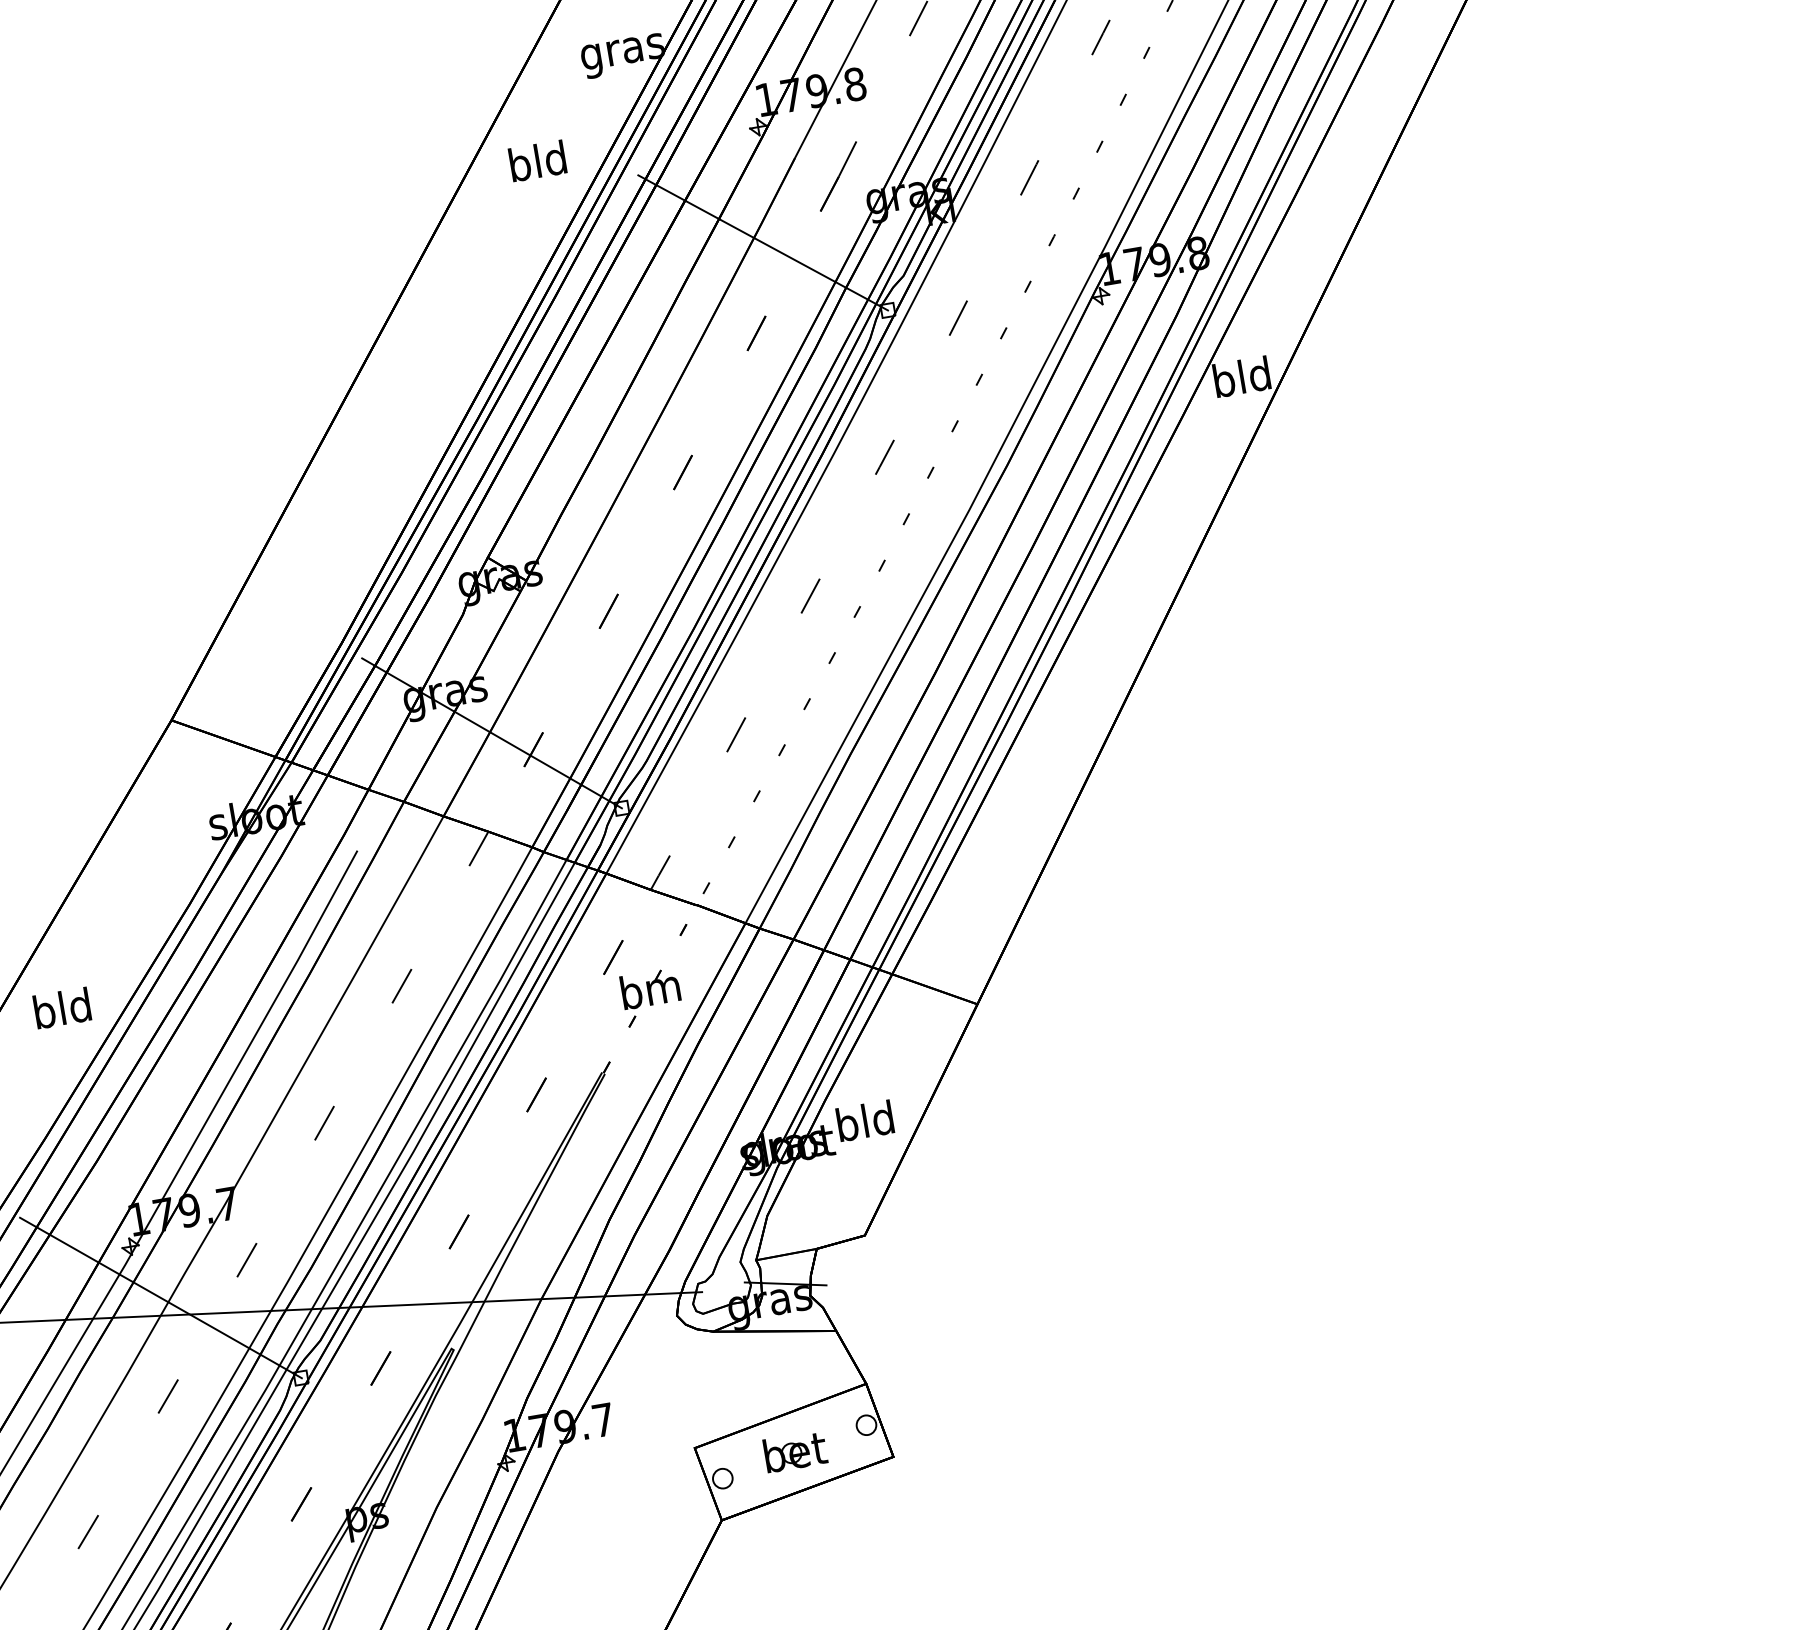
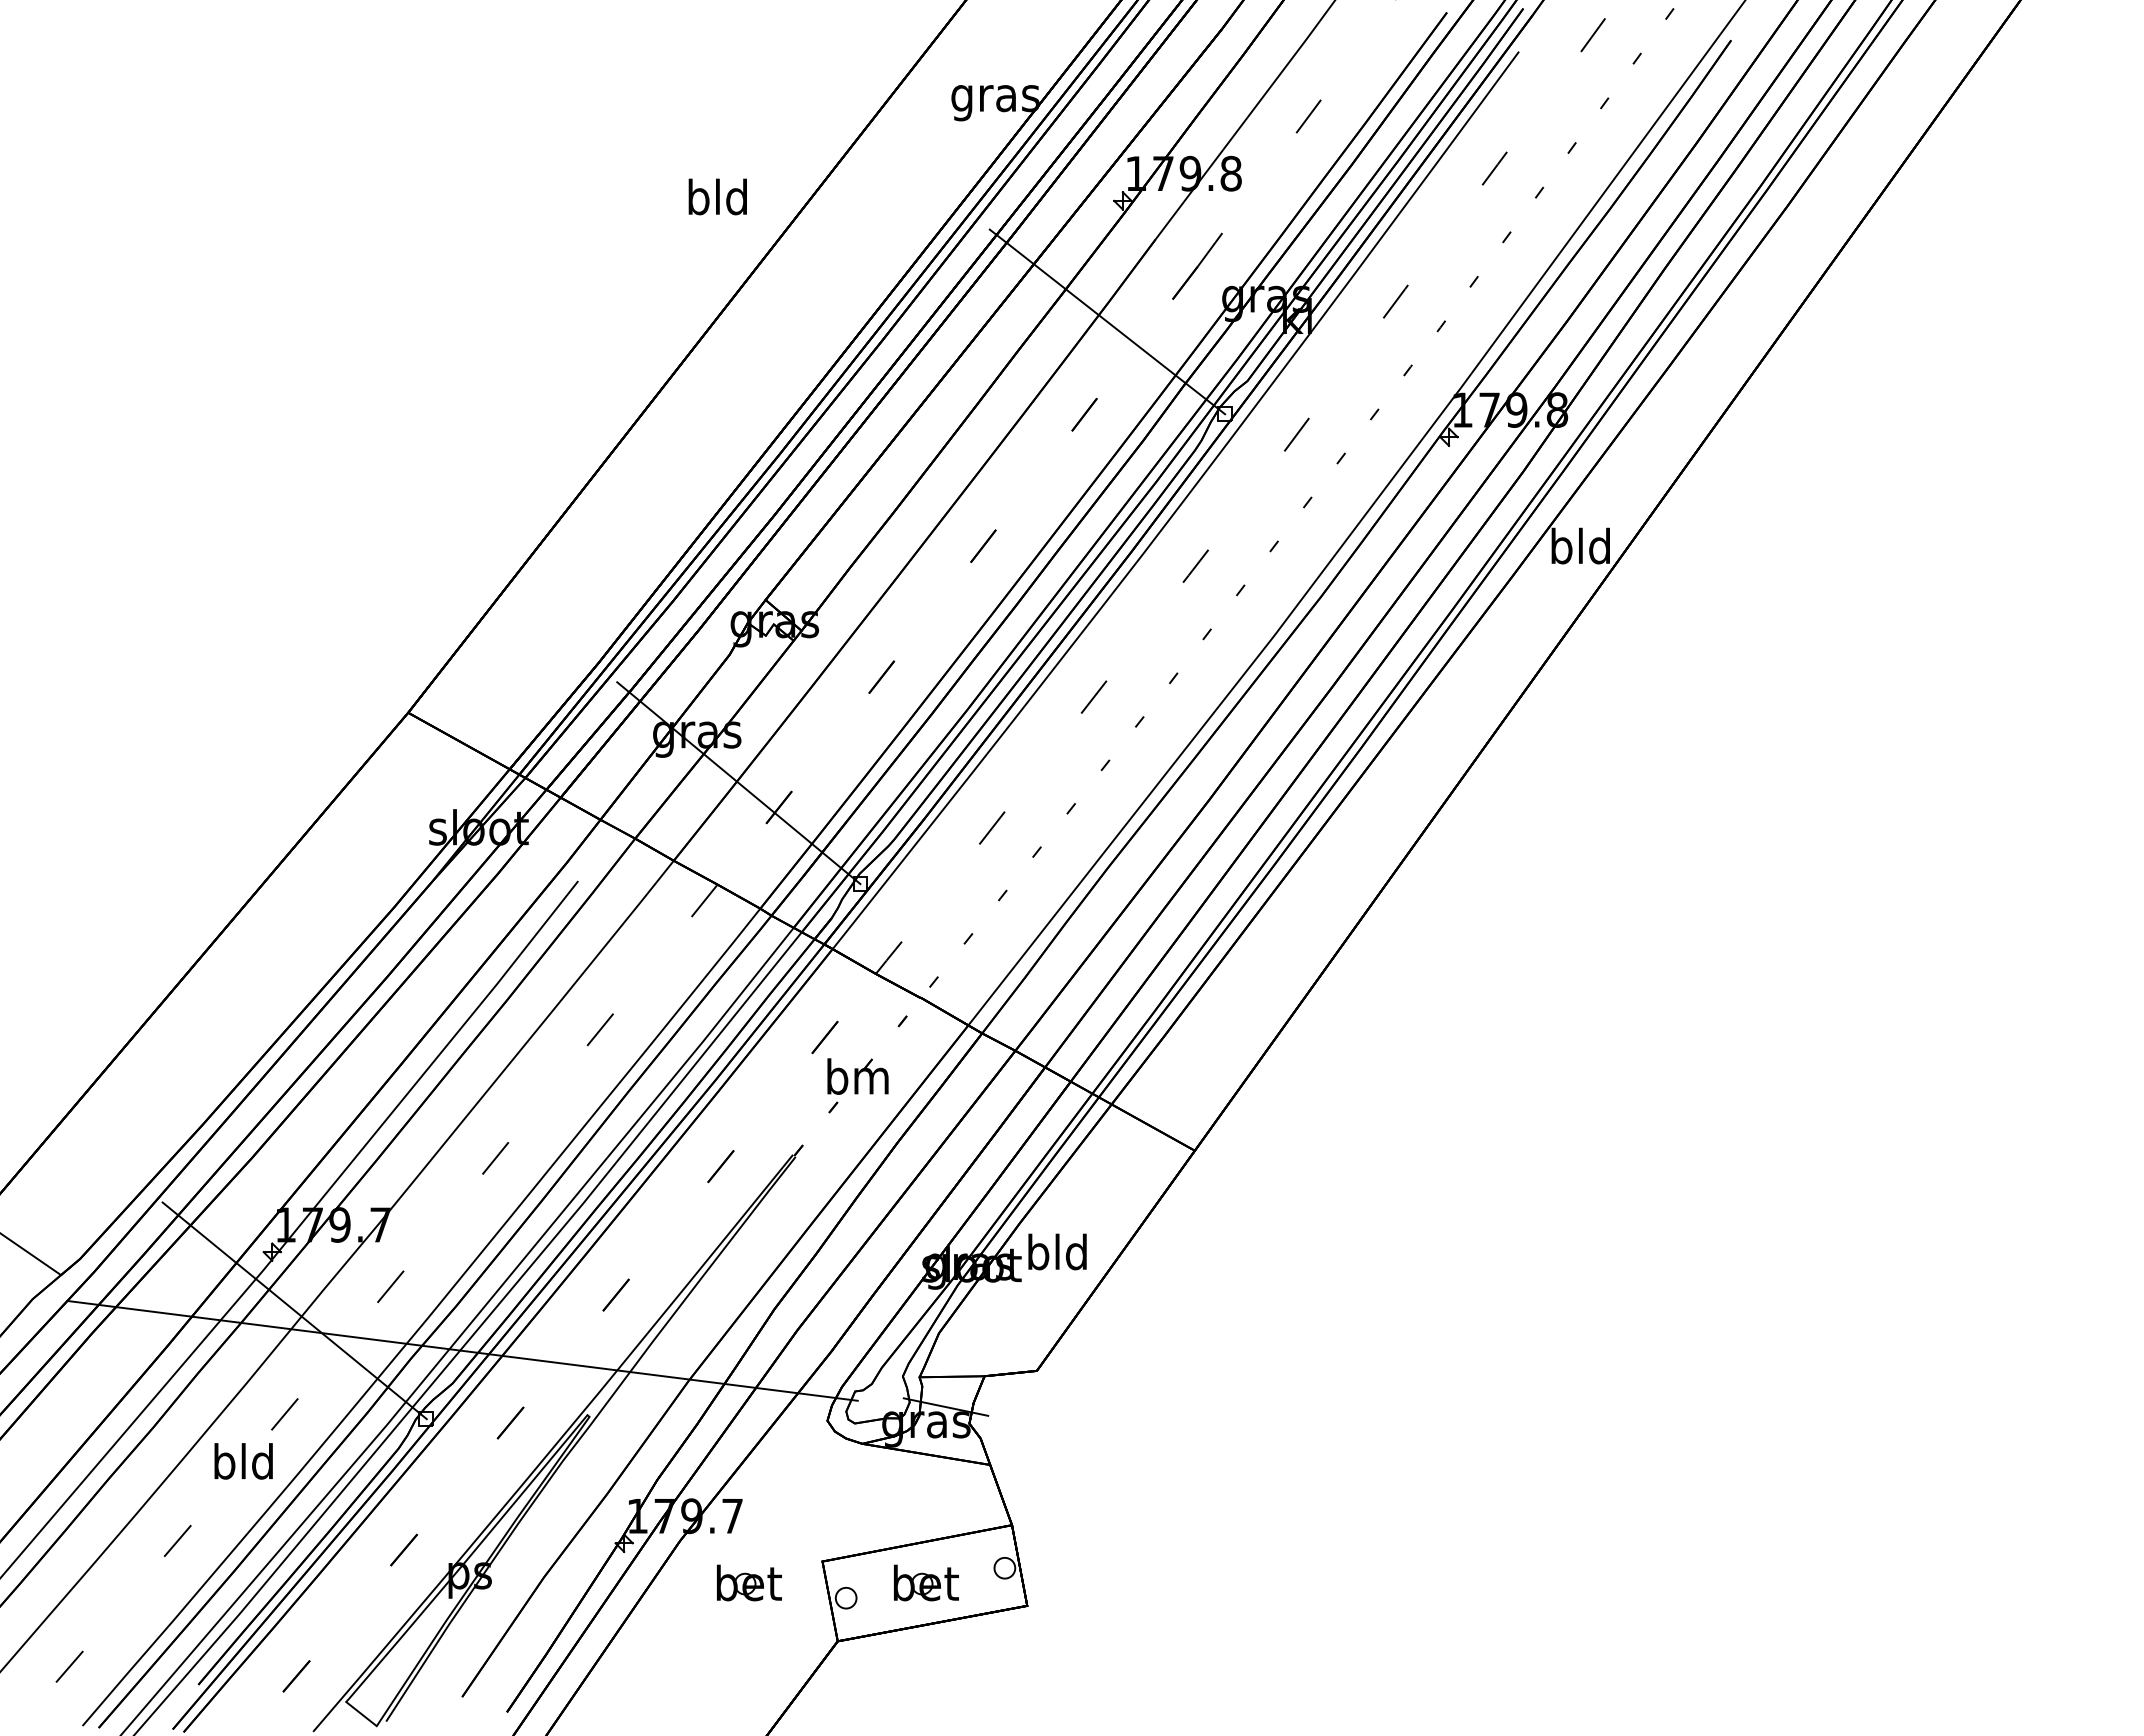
text: (537, 160) -> (717, 196), moved
text: (62, 1008) -> (243, 1461), moved
part: (629, 1479) -> (749, 1582), added

